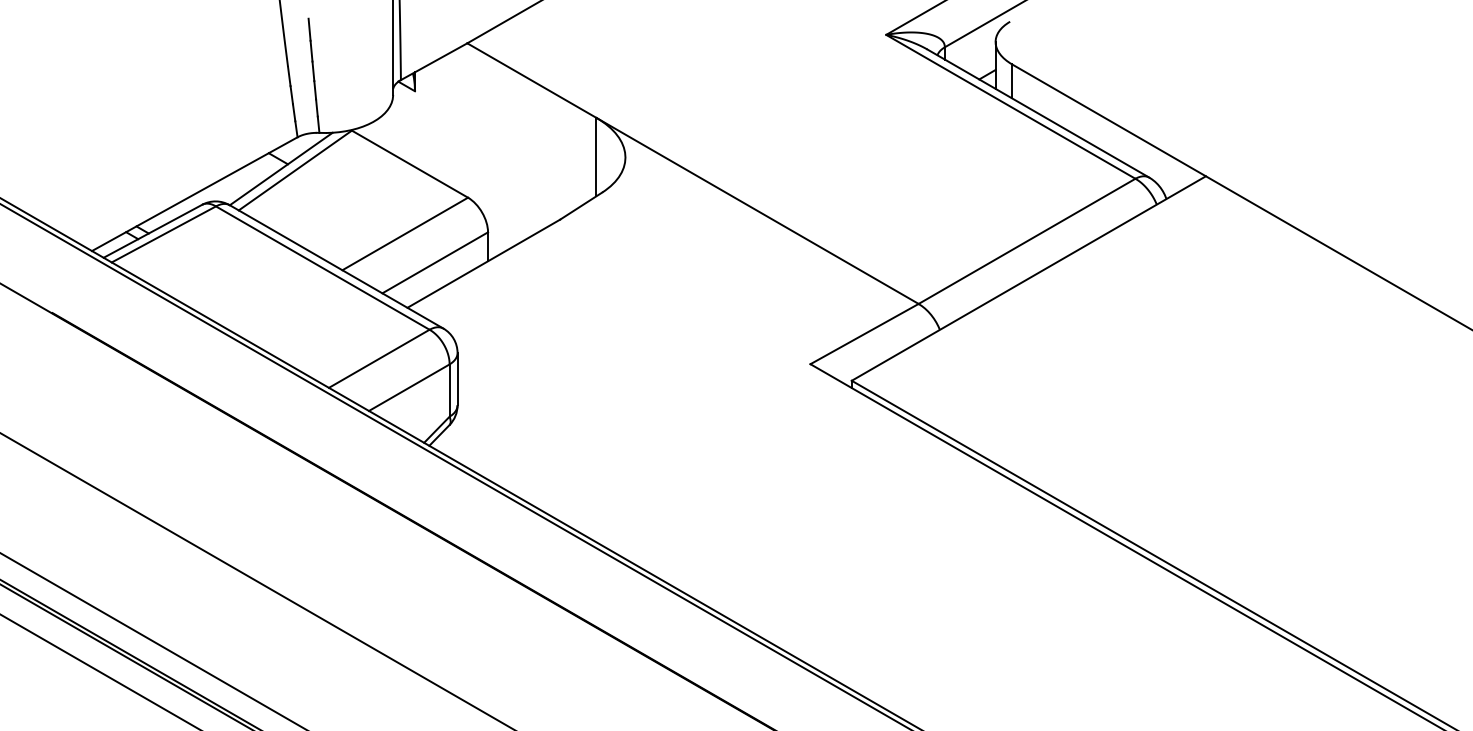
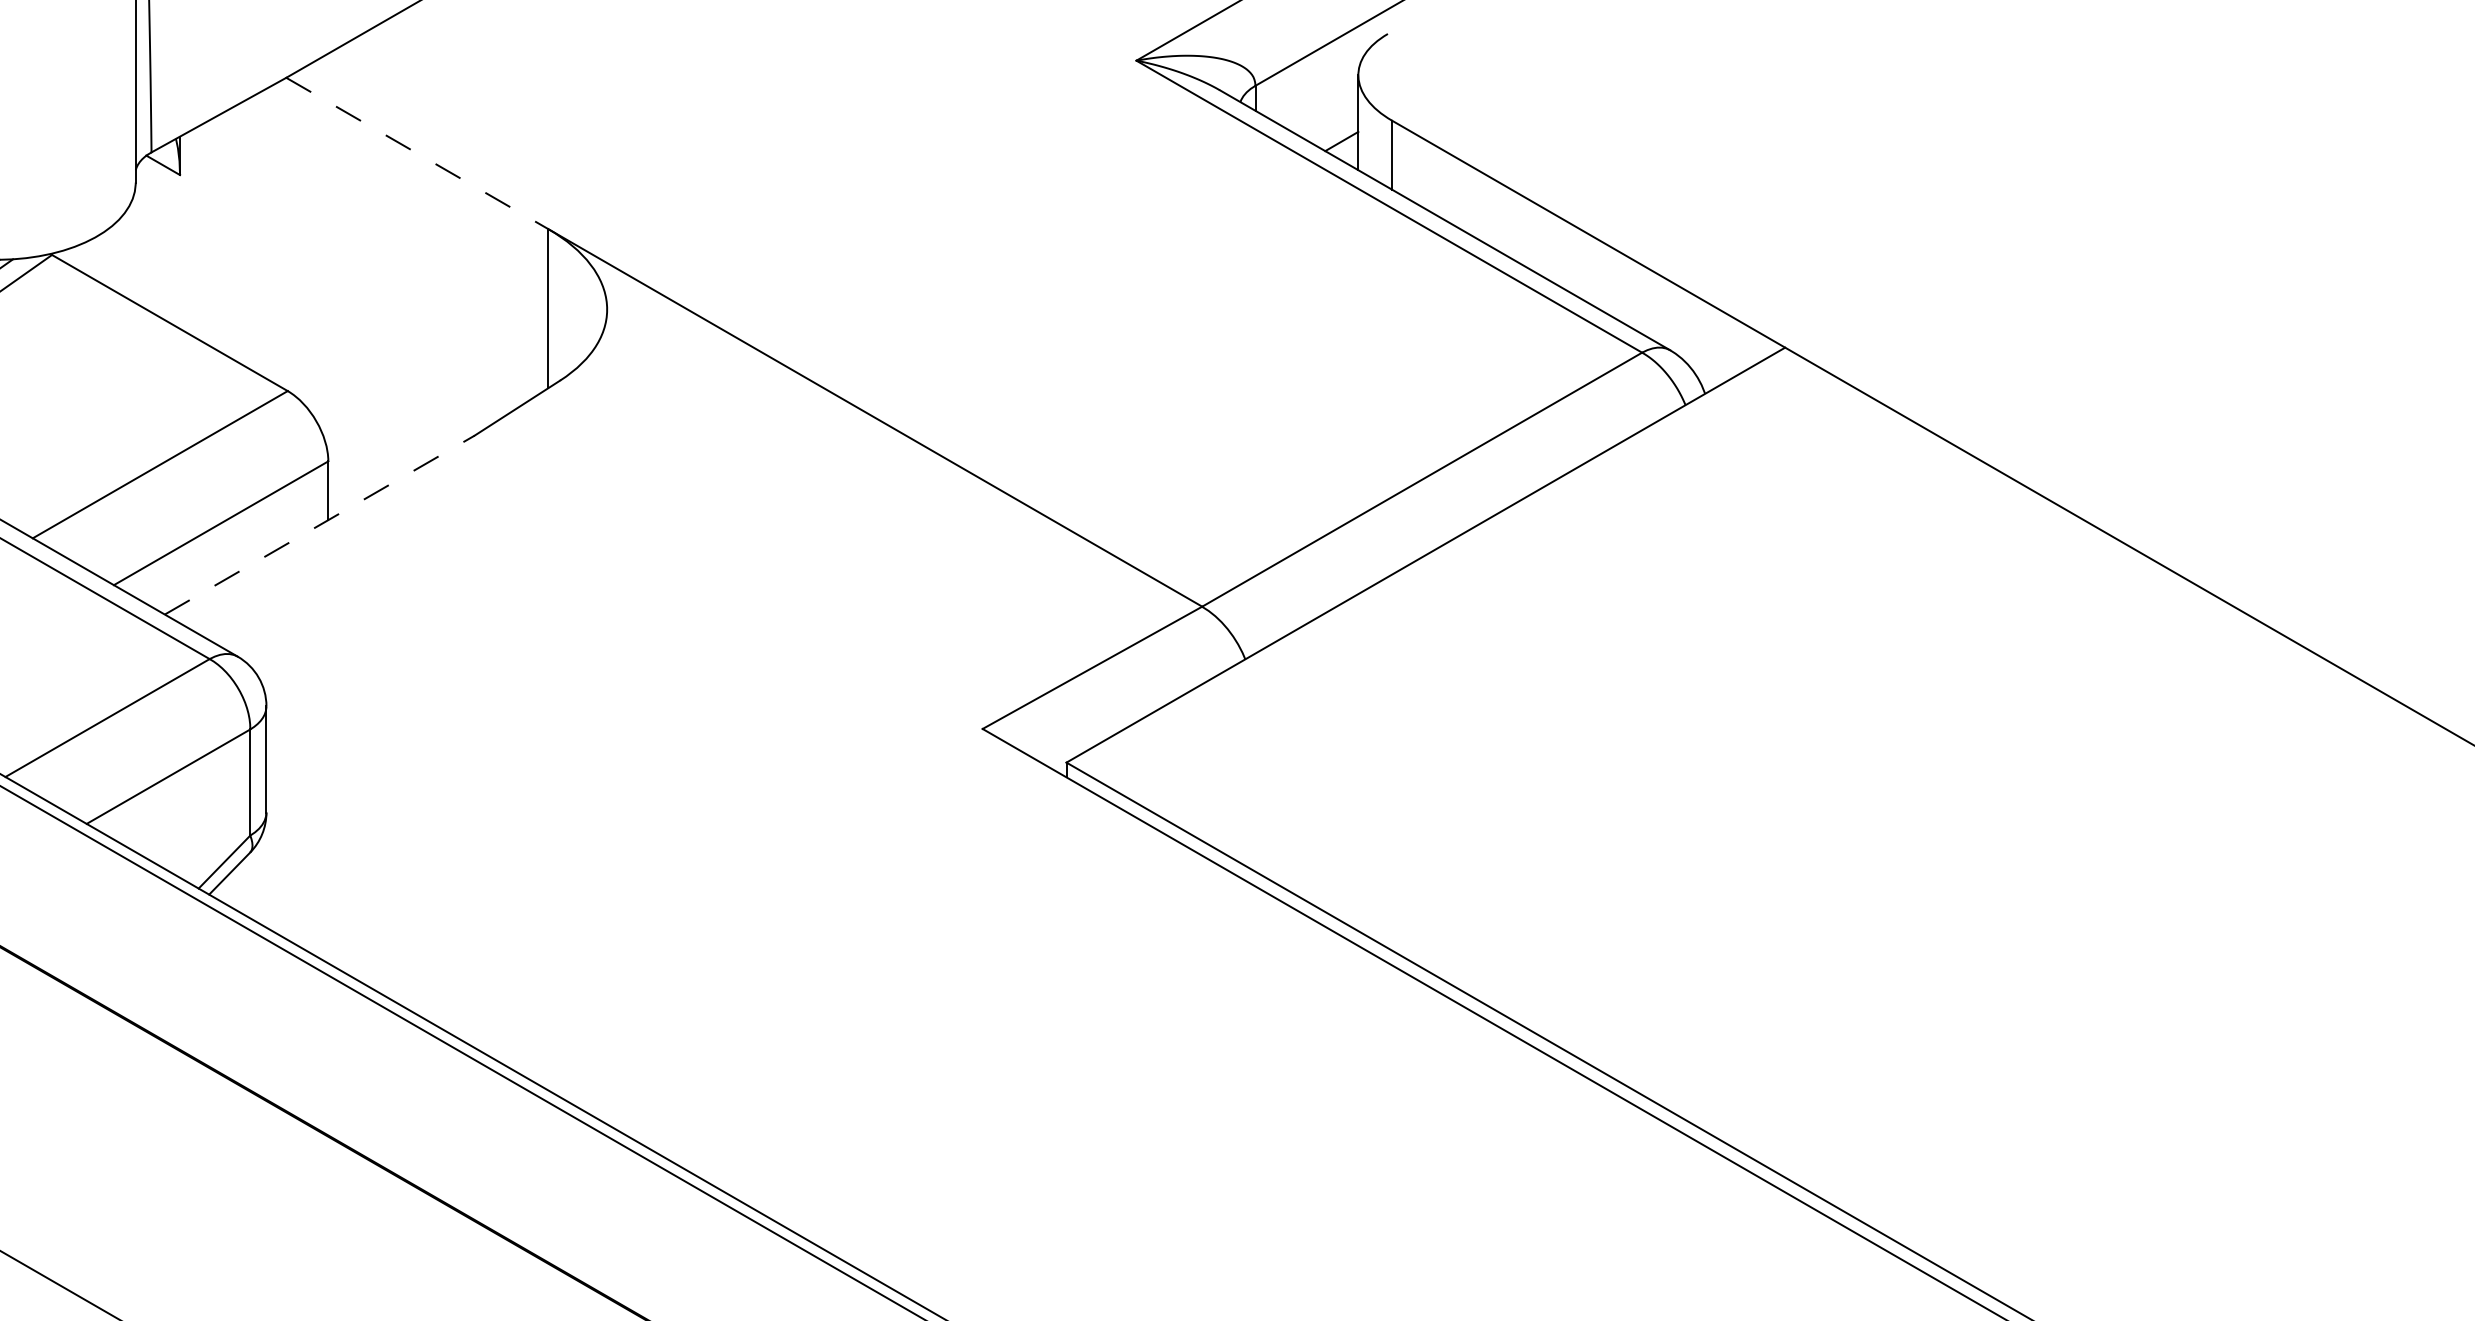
line: (531, 80) -> (416, 153), solid -> dashed
line: (484, 263) -> (321, 524), solid -> dashed

